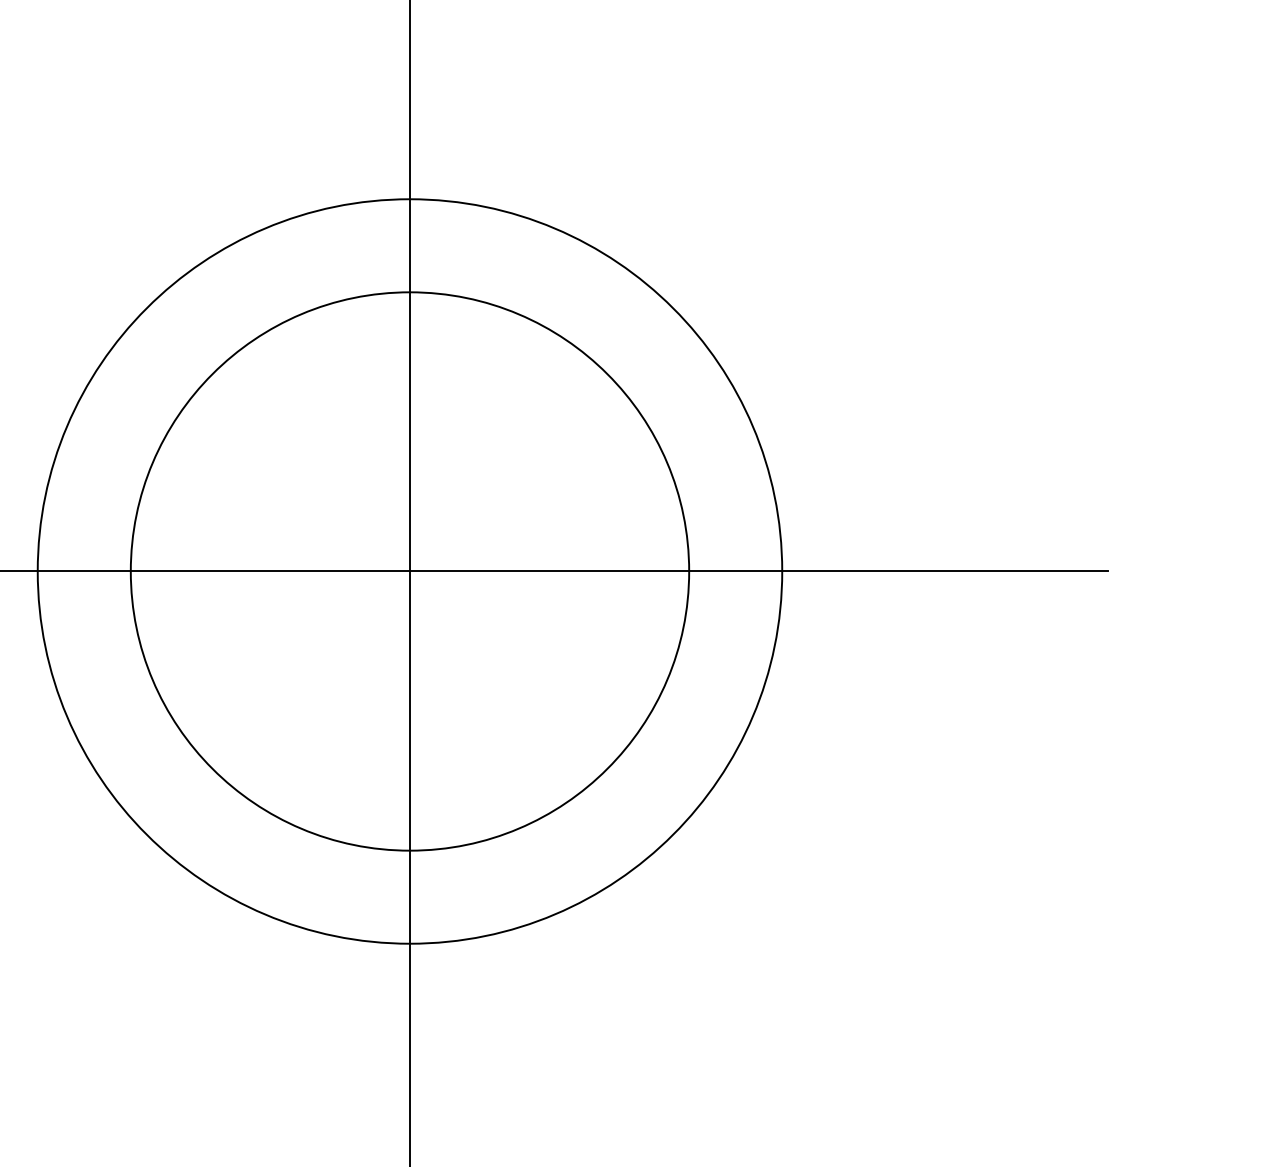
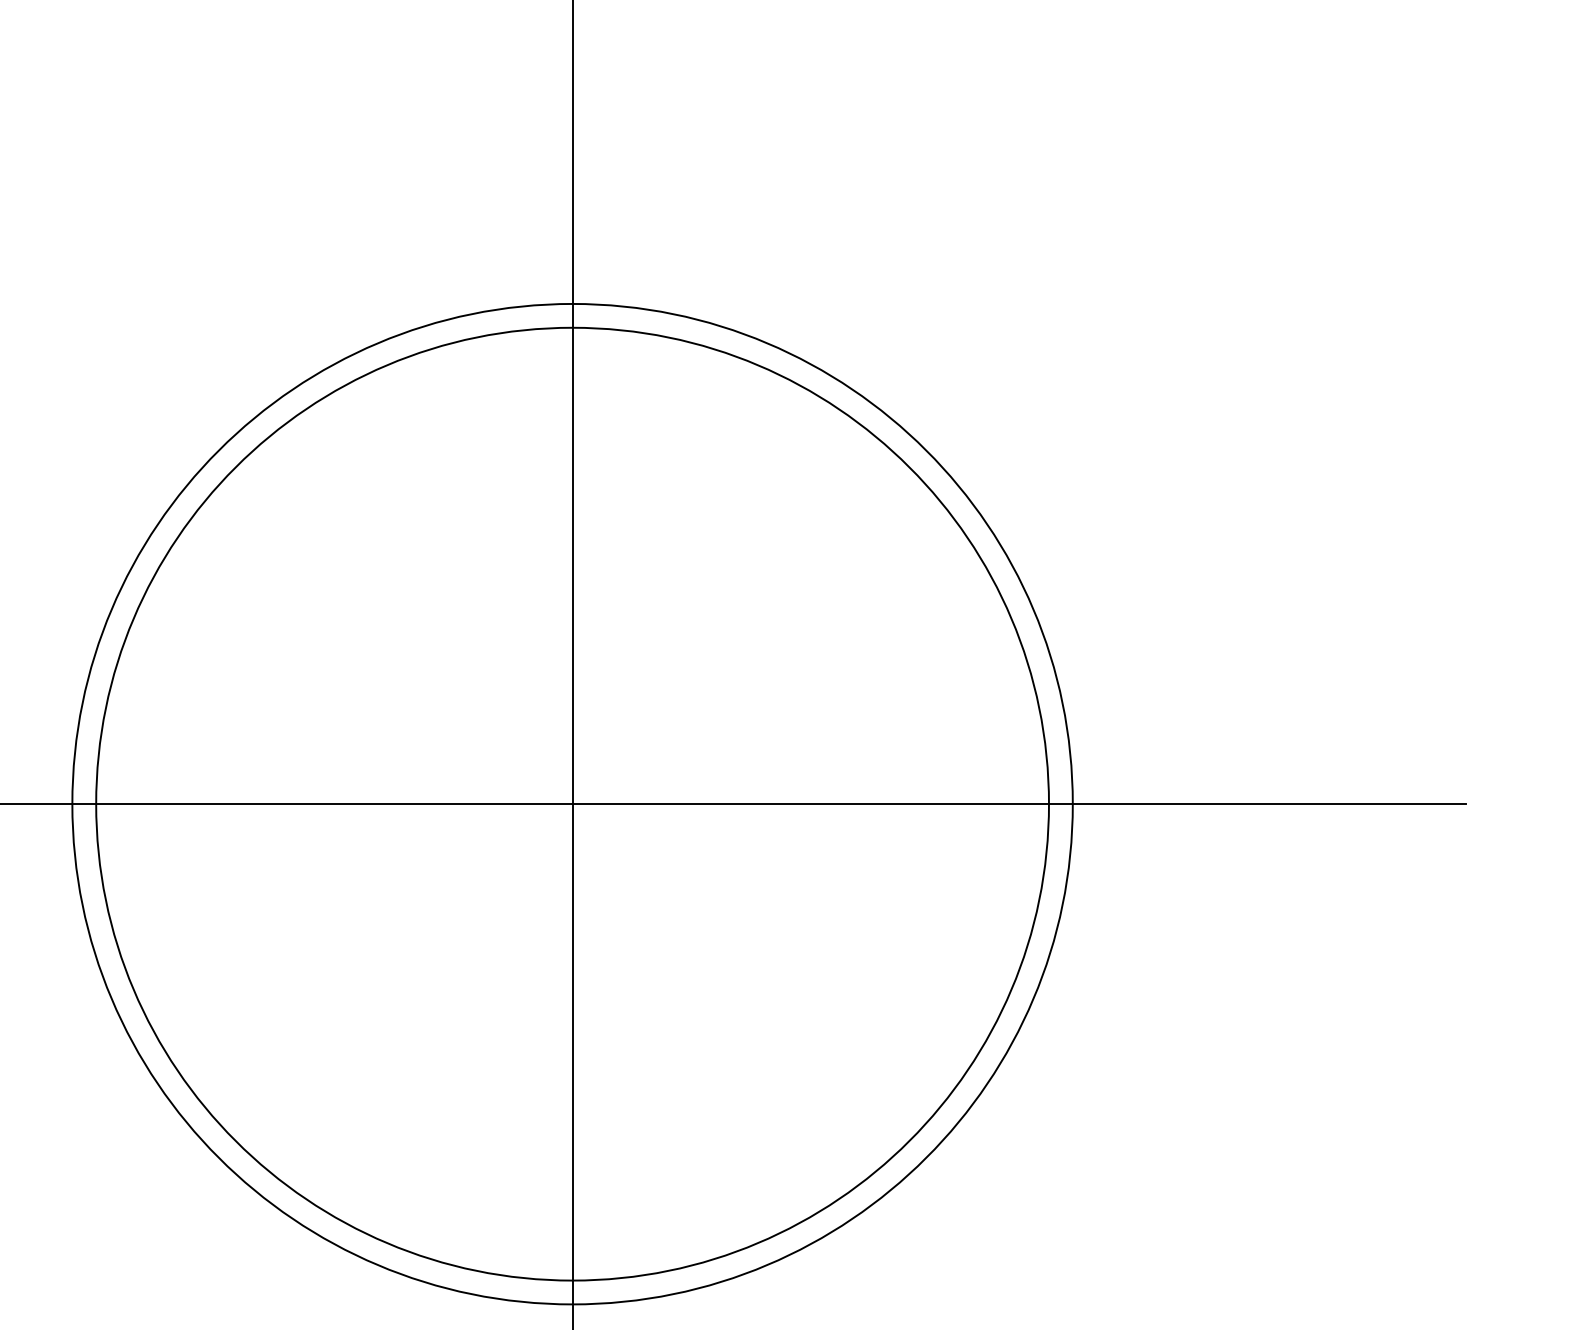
circle: (409, 571) -> (571, 804), size x1.4

